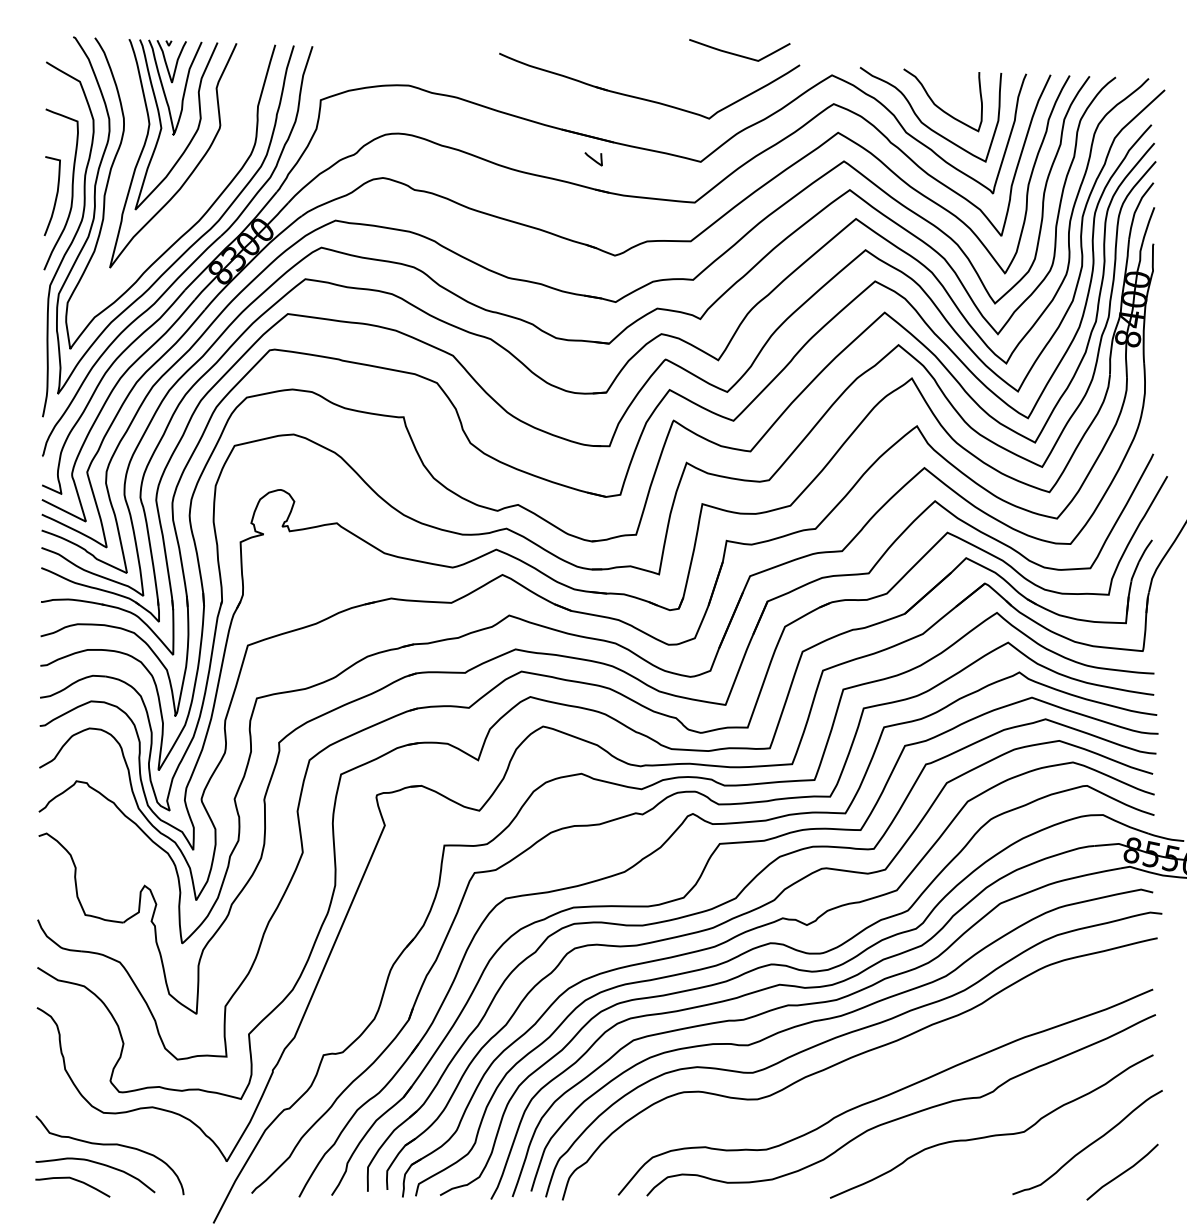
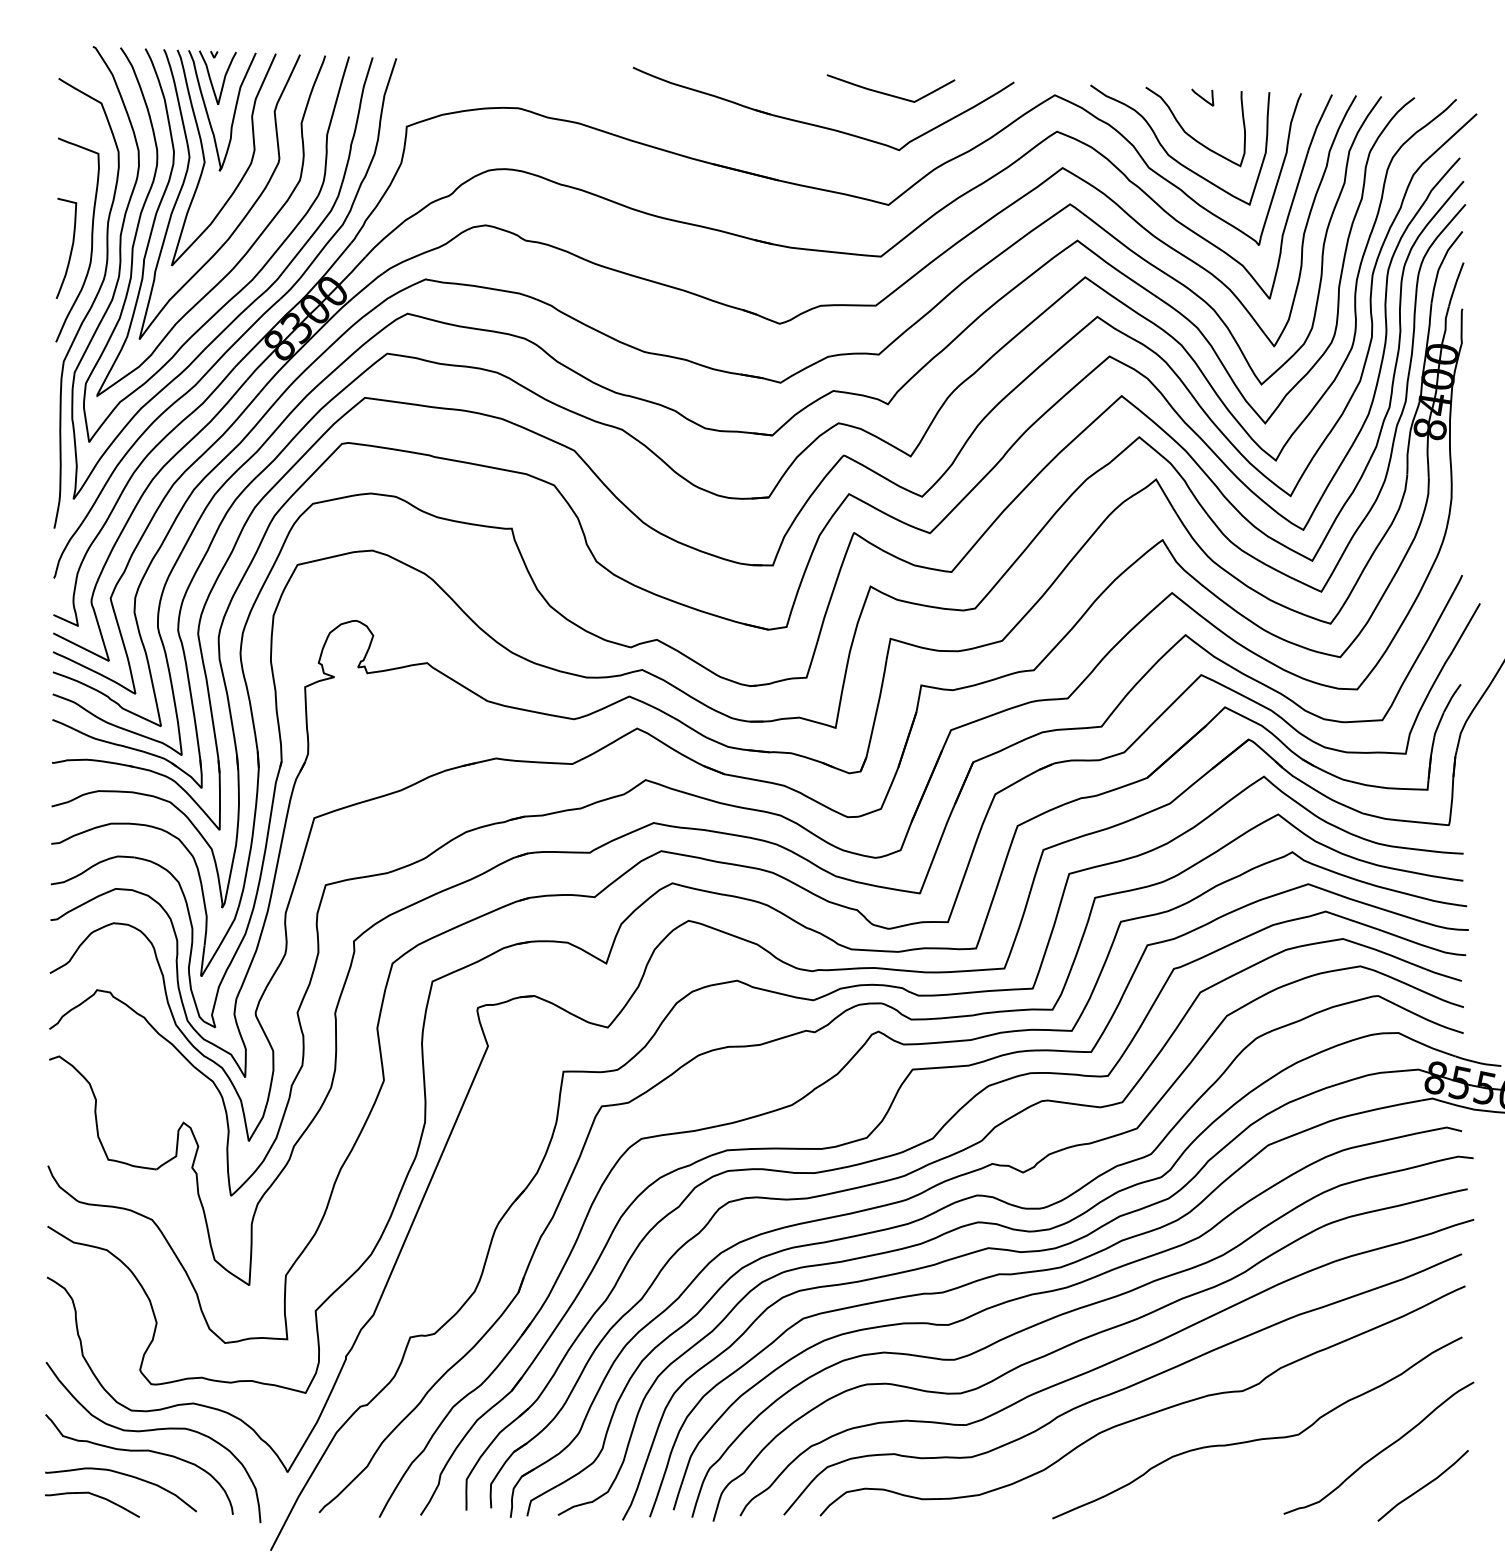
curve: (737, 54) -> (888, 93), moved
curve: (593, 159) -> (1202, 97), moved
curve: (193, 199) -> (245, 252), added
curve: (872, 1077) -> (1106, 1365), added
curve: (118, 1129) -> (150, 1431), added

